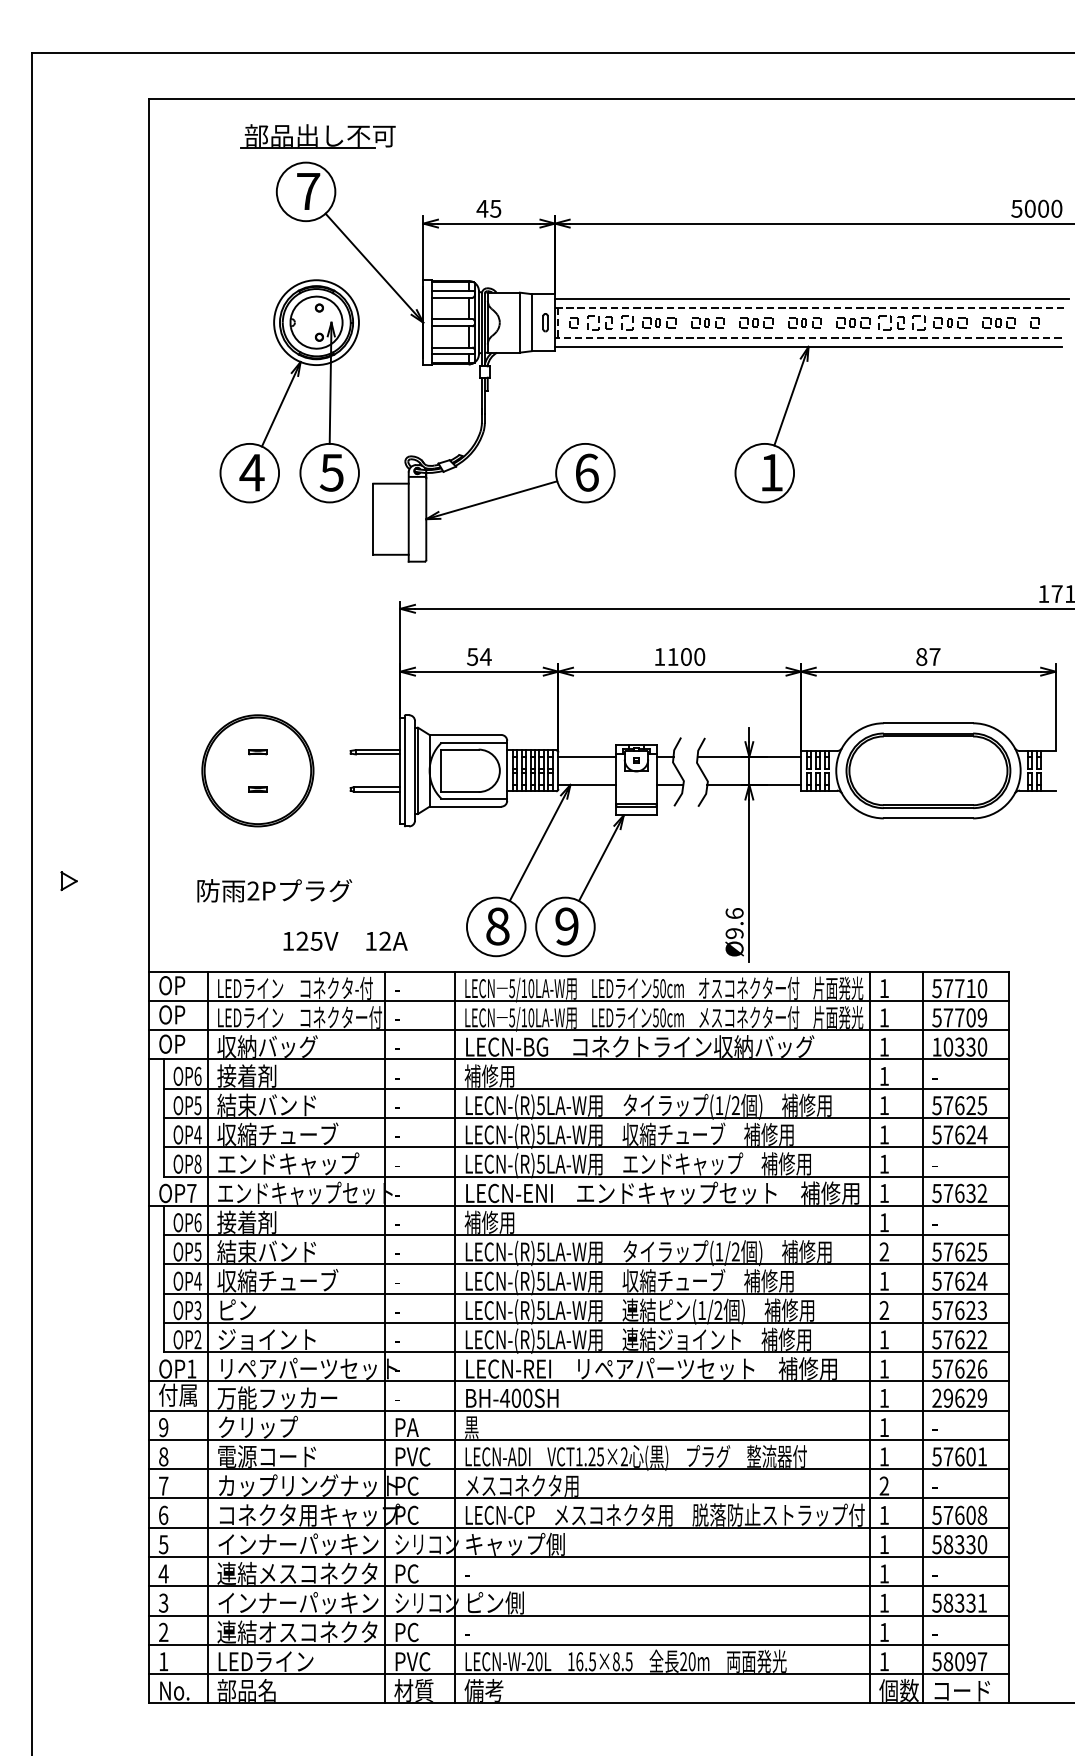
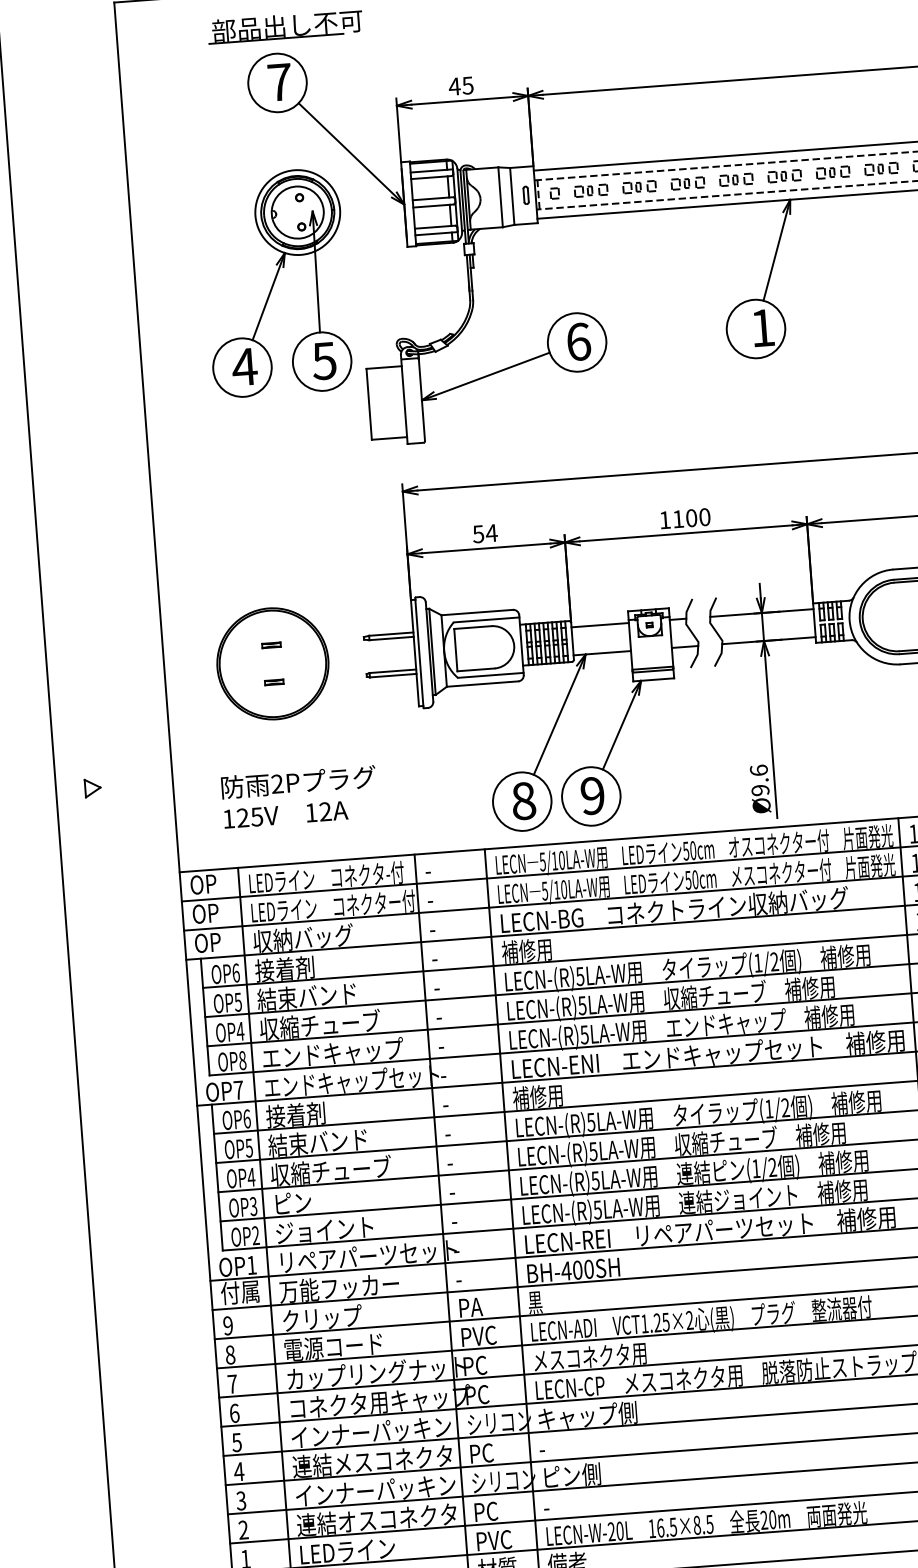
part: (610, 322) -> (590, 190), size x0.71
part: (901, 322) -> (881, 168), size x0.71
text: (345, 940) -> (285, 813), moved

